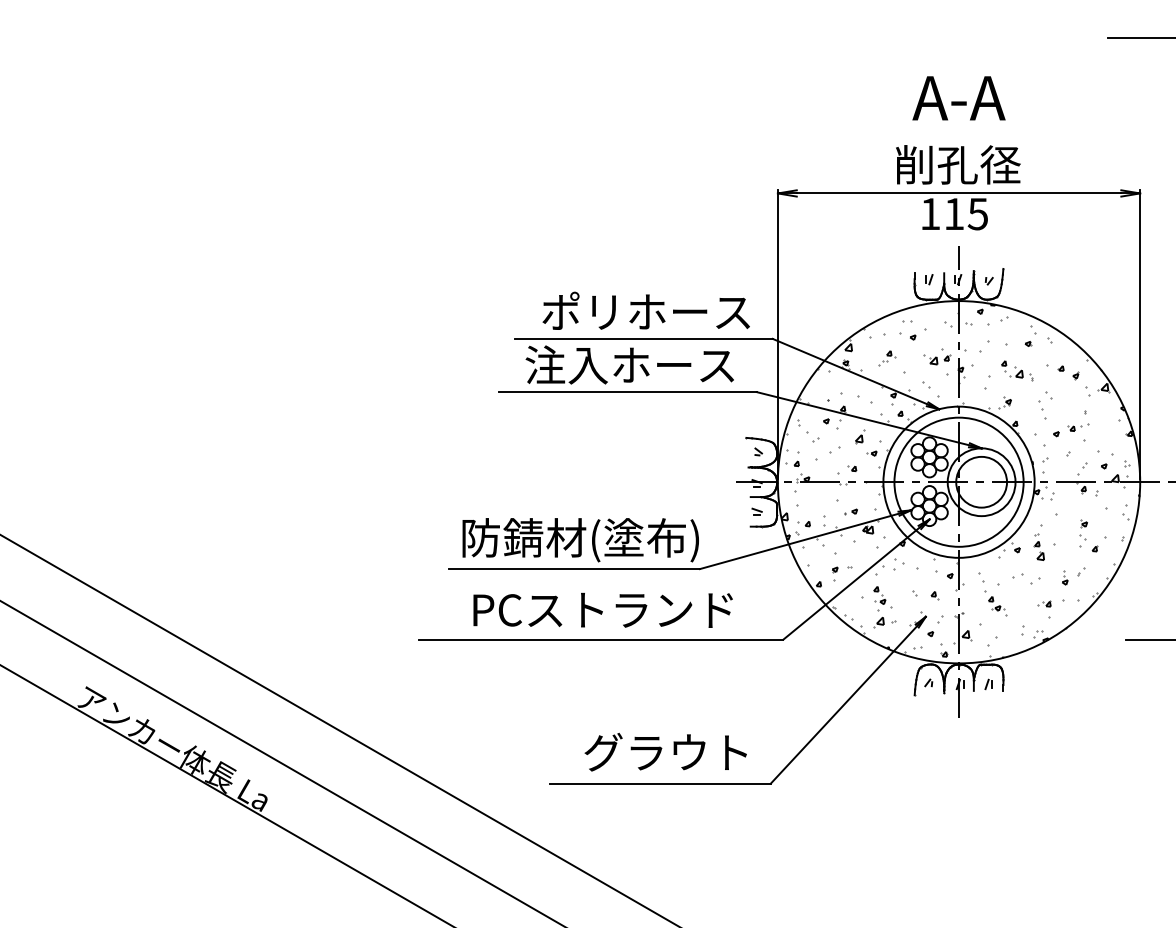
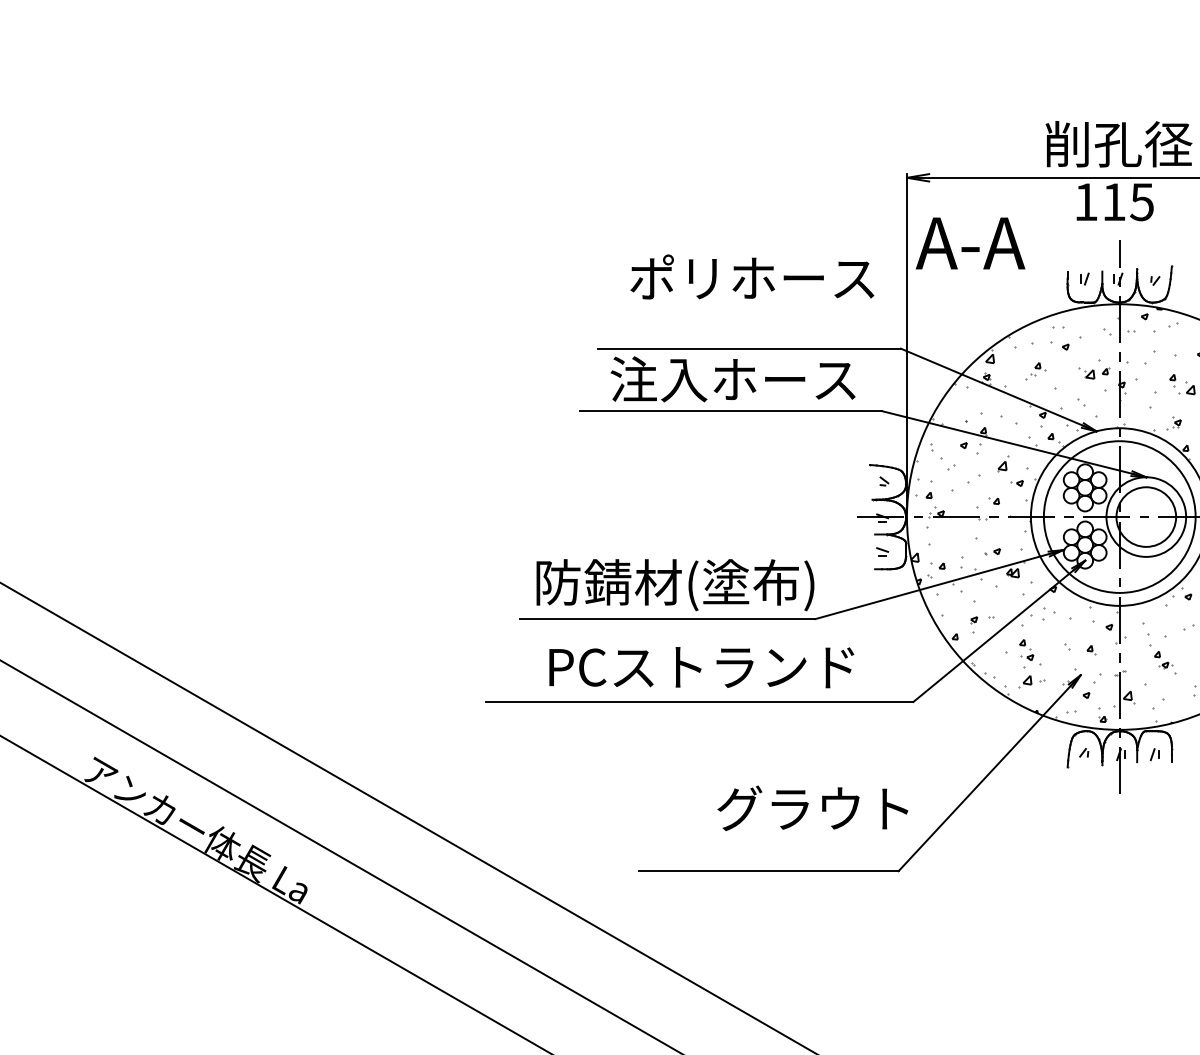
text: (958, 98) -> (969, 243), moved
text: (645, 310) -> (751, 276), moved
text: (665, 751) -> (812, 807), moved

